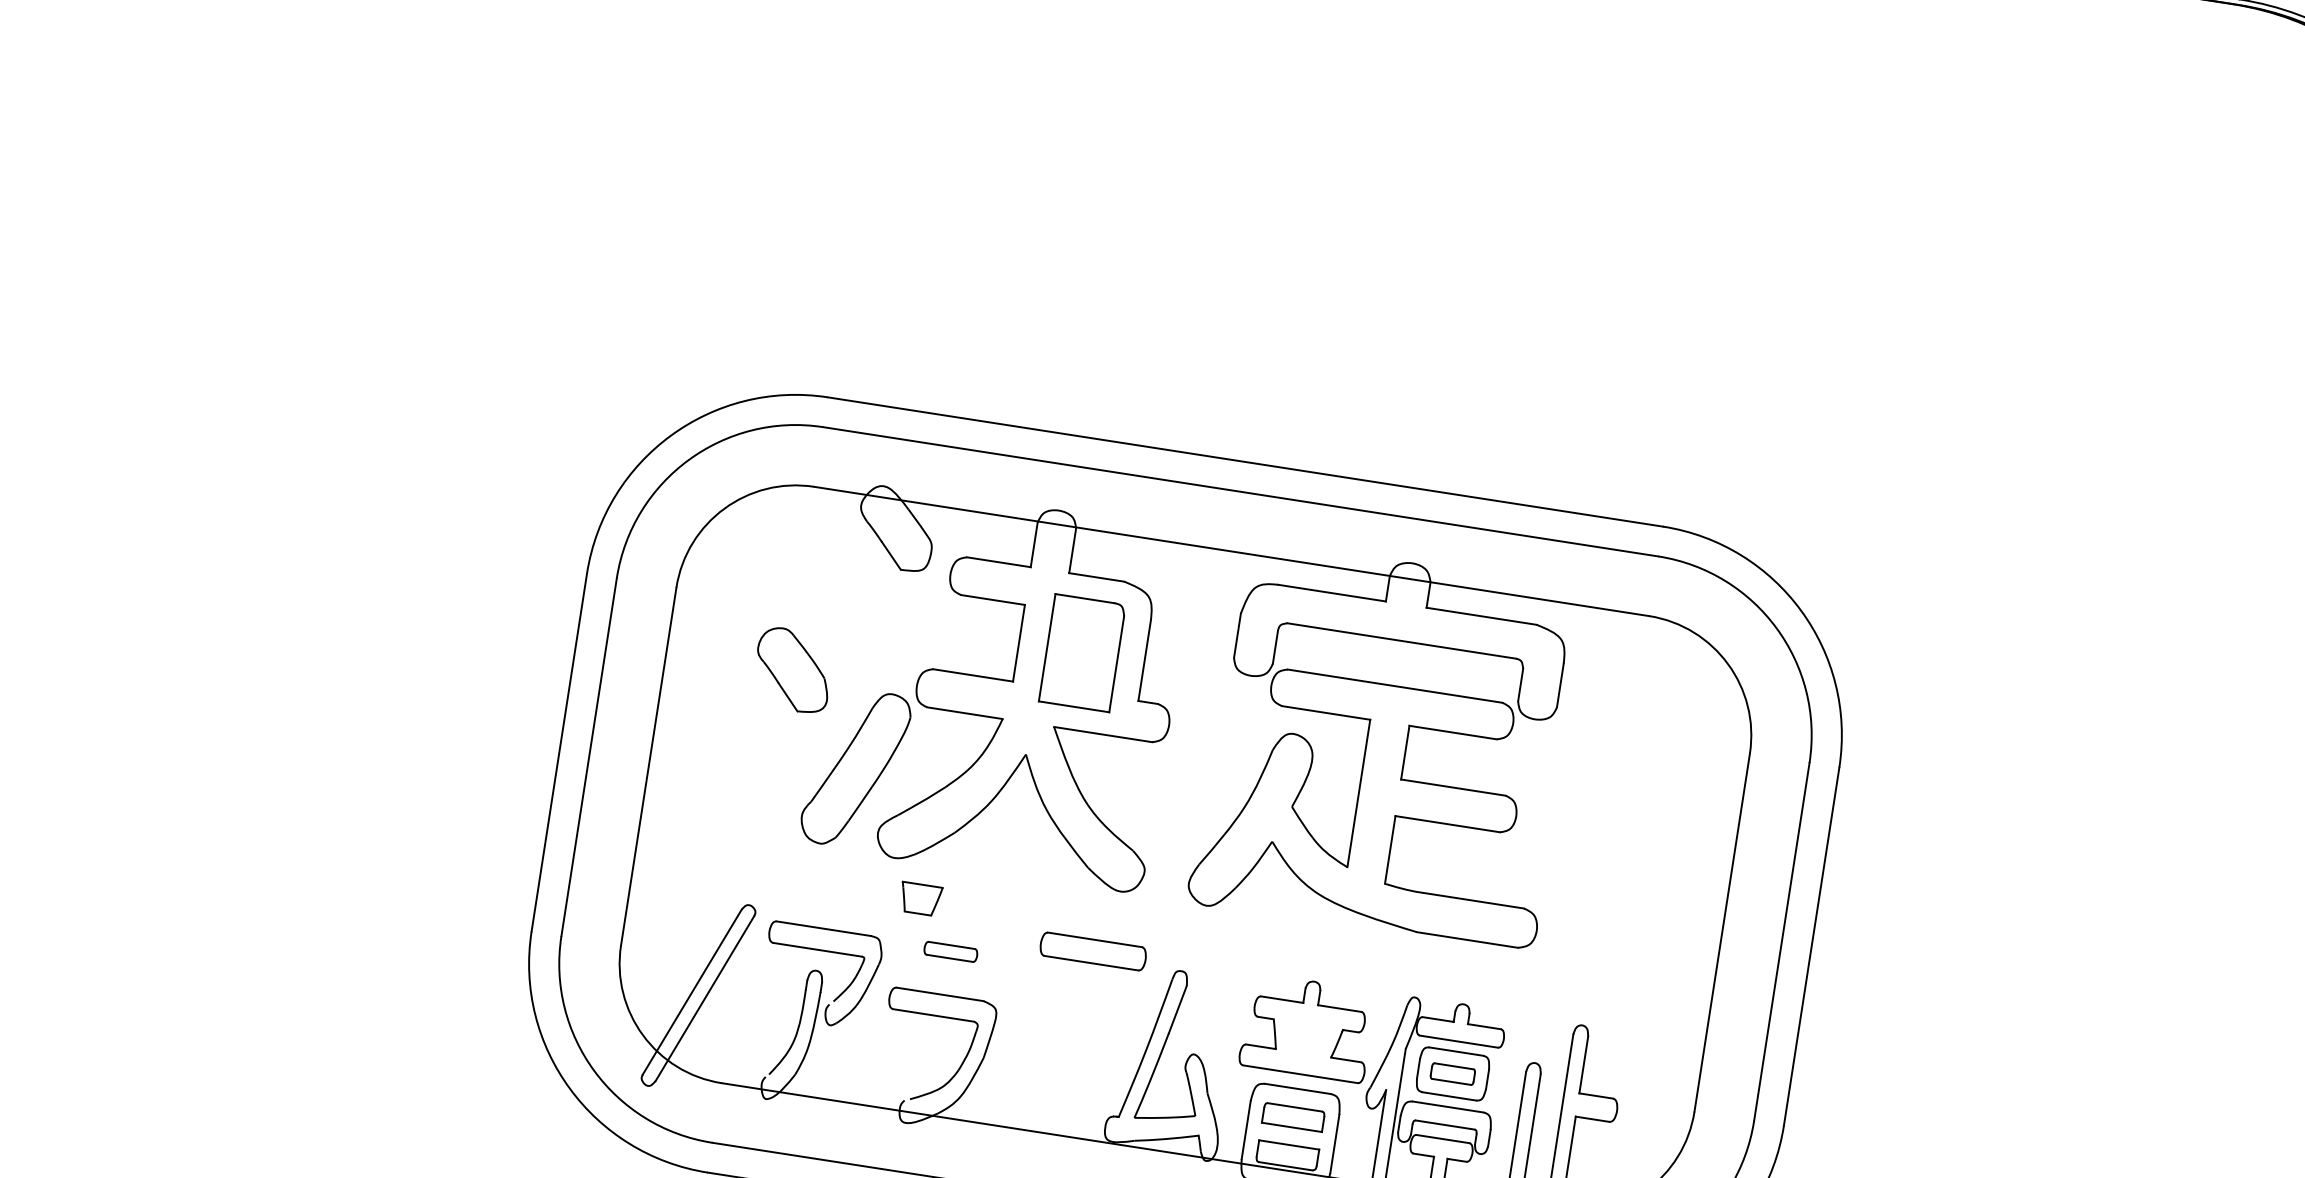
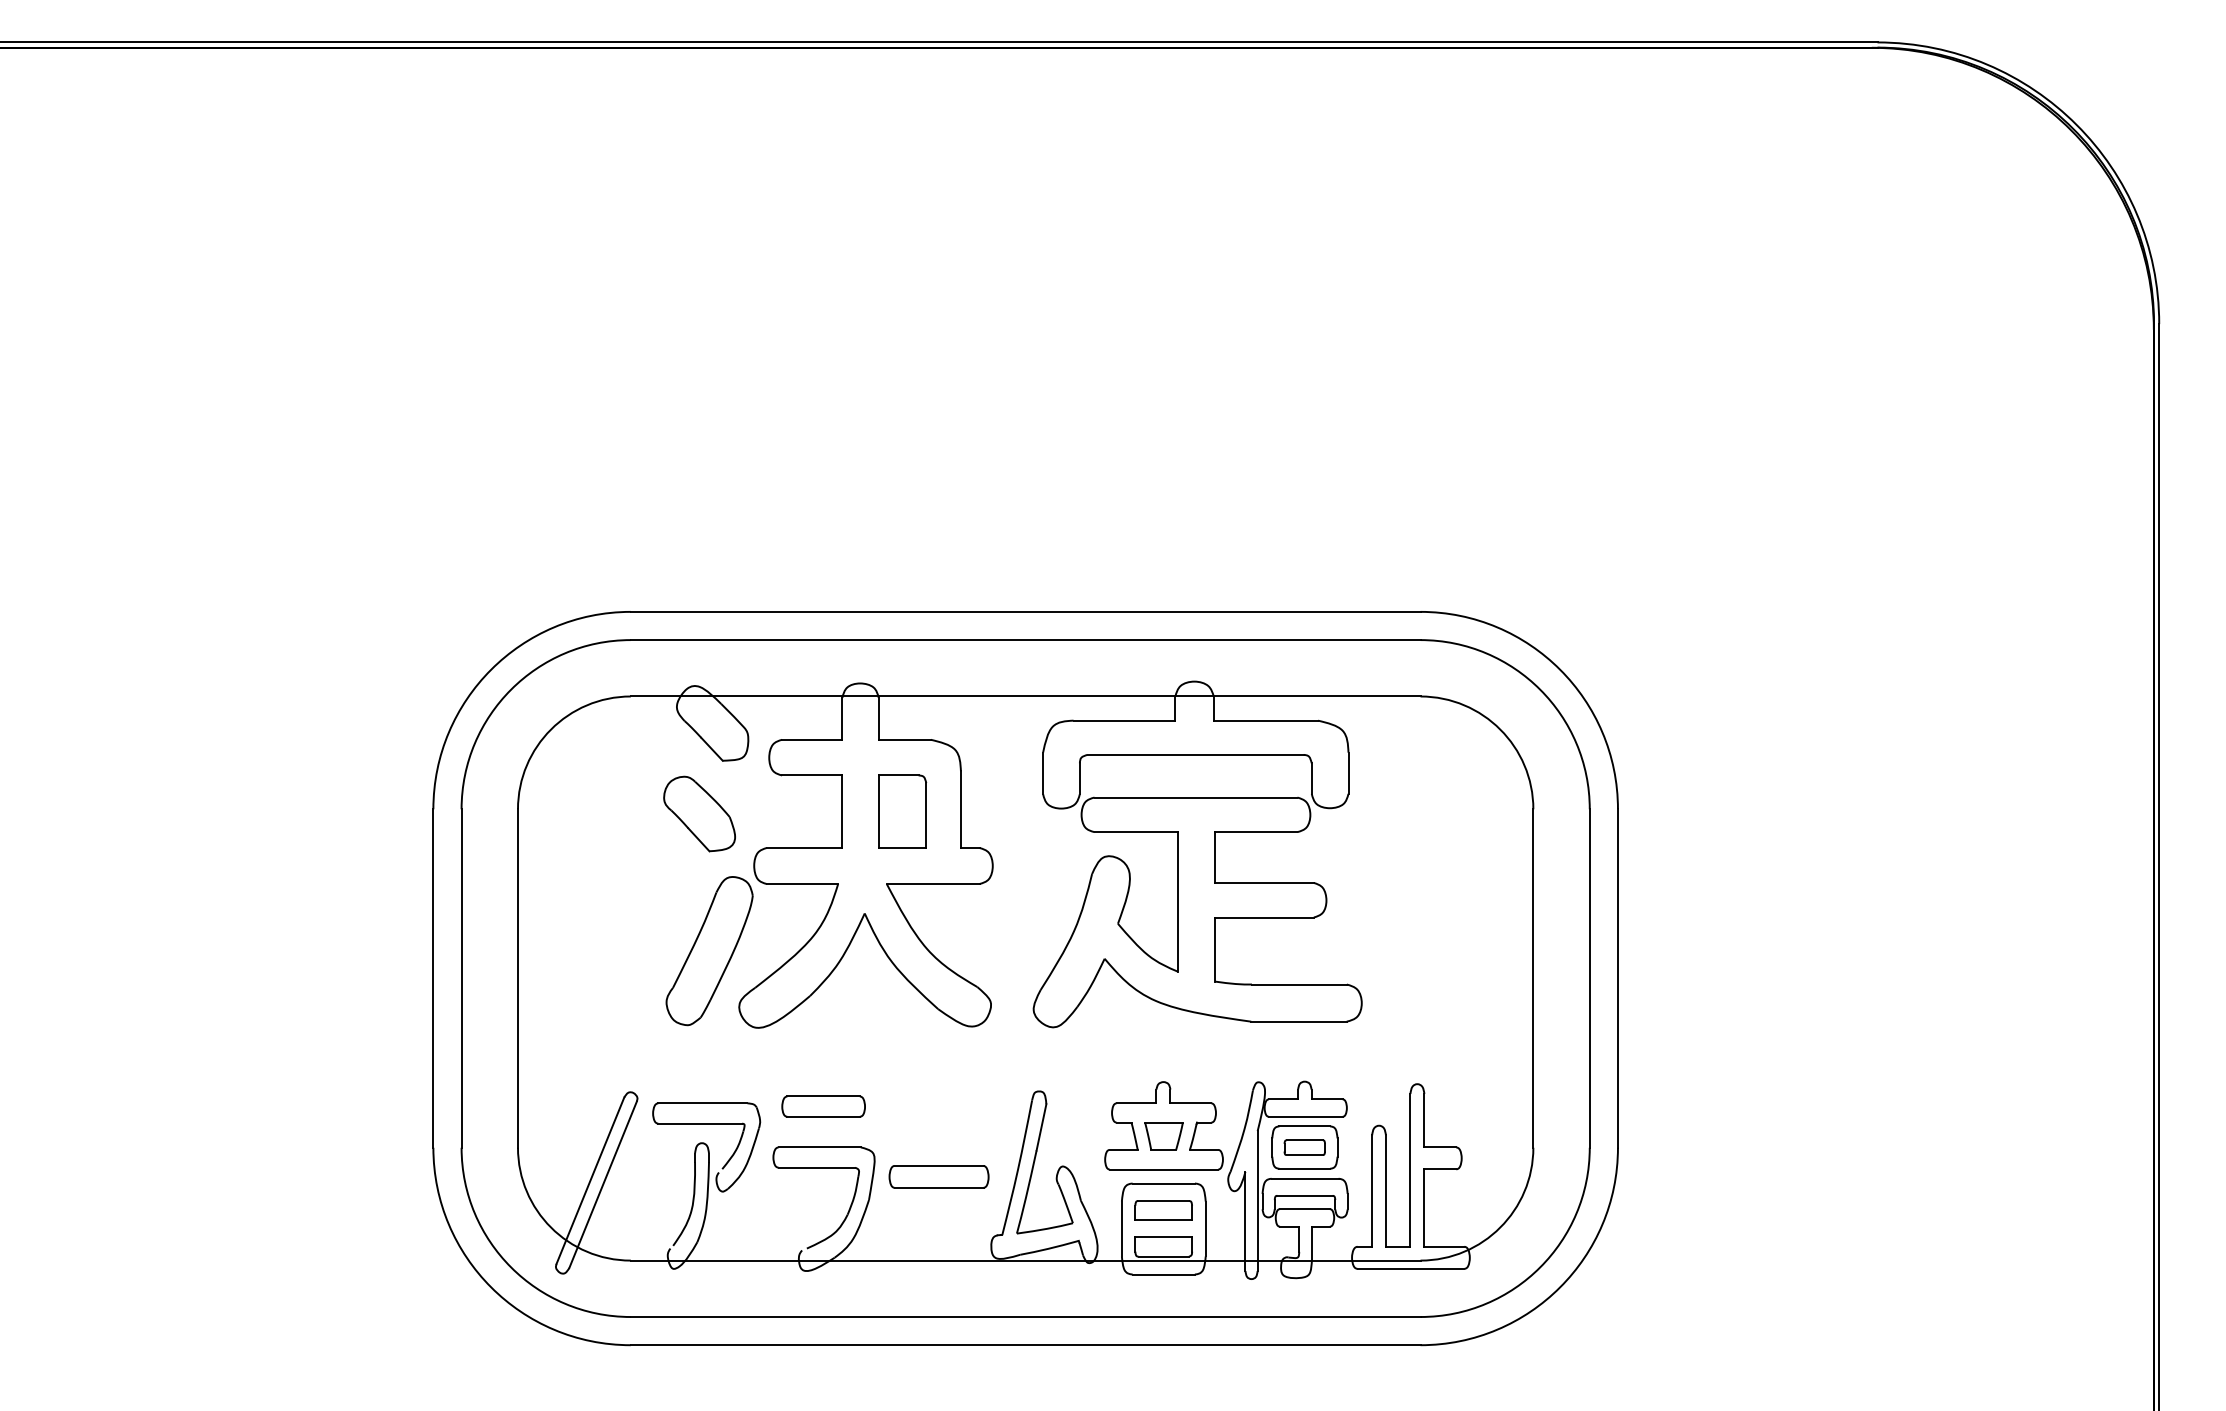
part: (1082, 652) -> (902, 811), size x0.71
part: (793, 669) -> (699, 813), moved
part: (919, 899) -> (1163, 1136), moved
part: (950, 951) -> (823, 1106), size x1.67
part: (1092, 951) -> (938, 1176), moved

